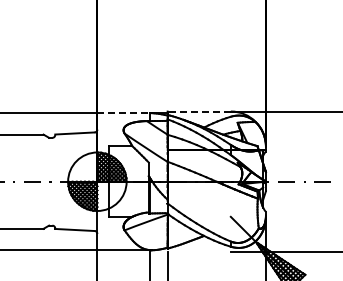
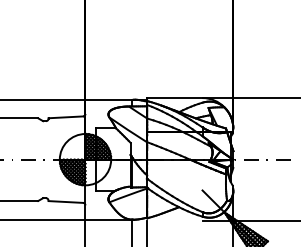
line: (199, 111) -> (175, 98), dashed -> solid
line: (124, 113) -> (109, 99), dashed -> solid

